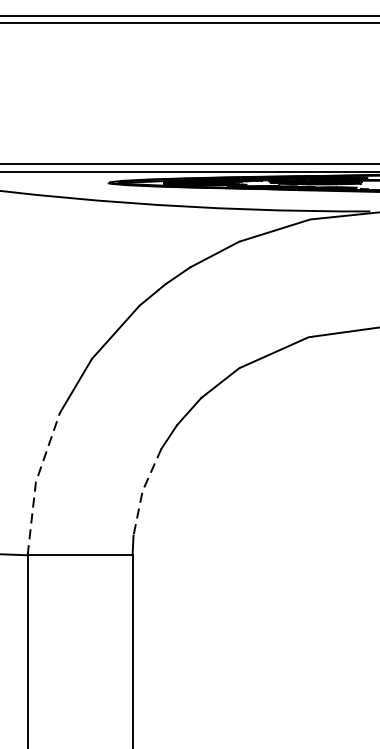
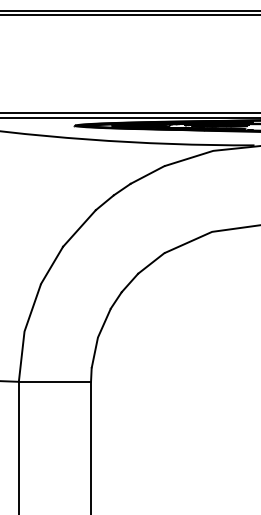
line: (35, 482) -> (24, 331), dashed -> solid
line: (142, 490) -> (97, 337), dashed -> solid

